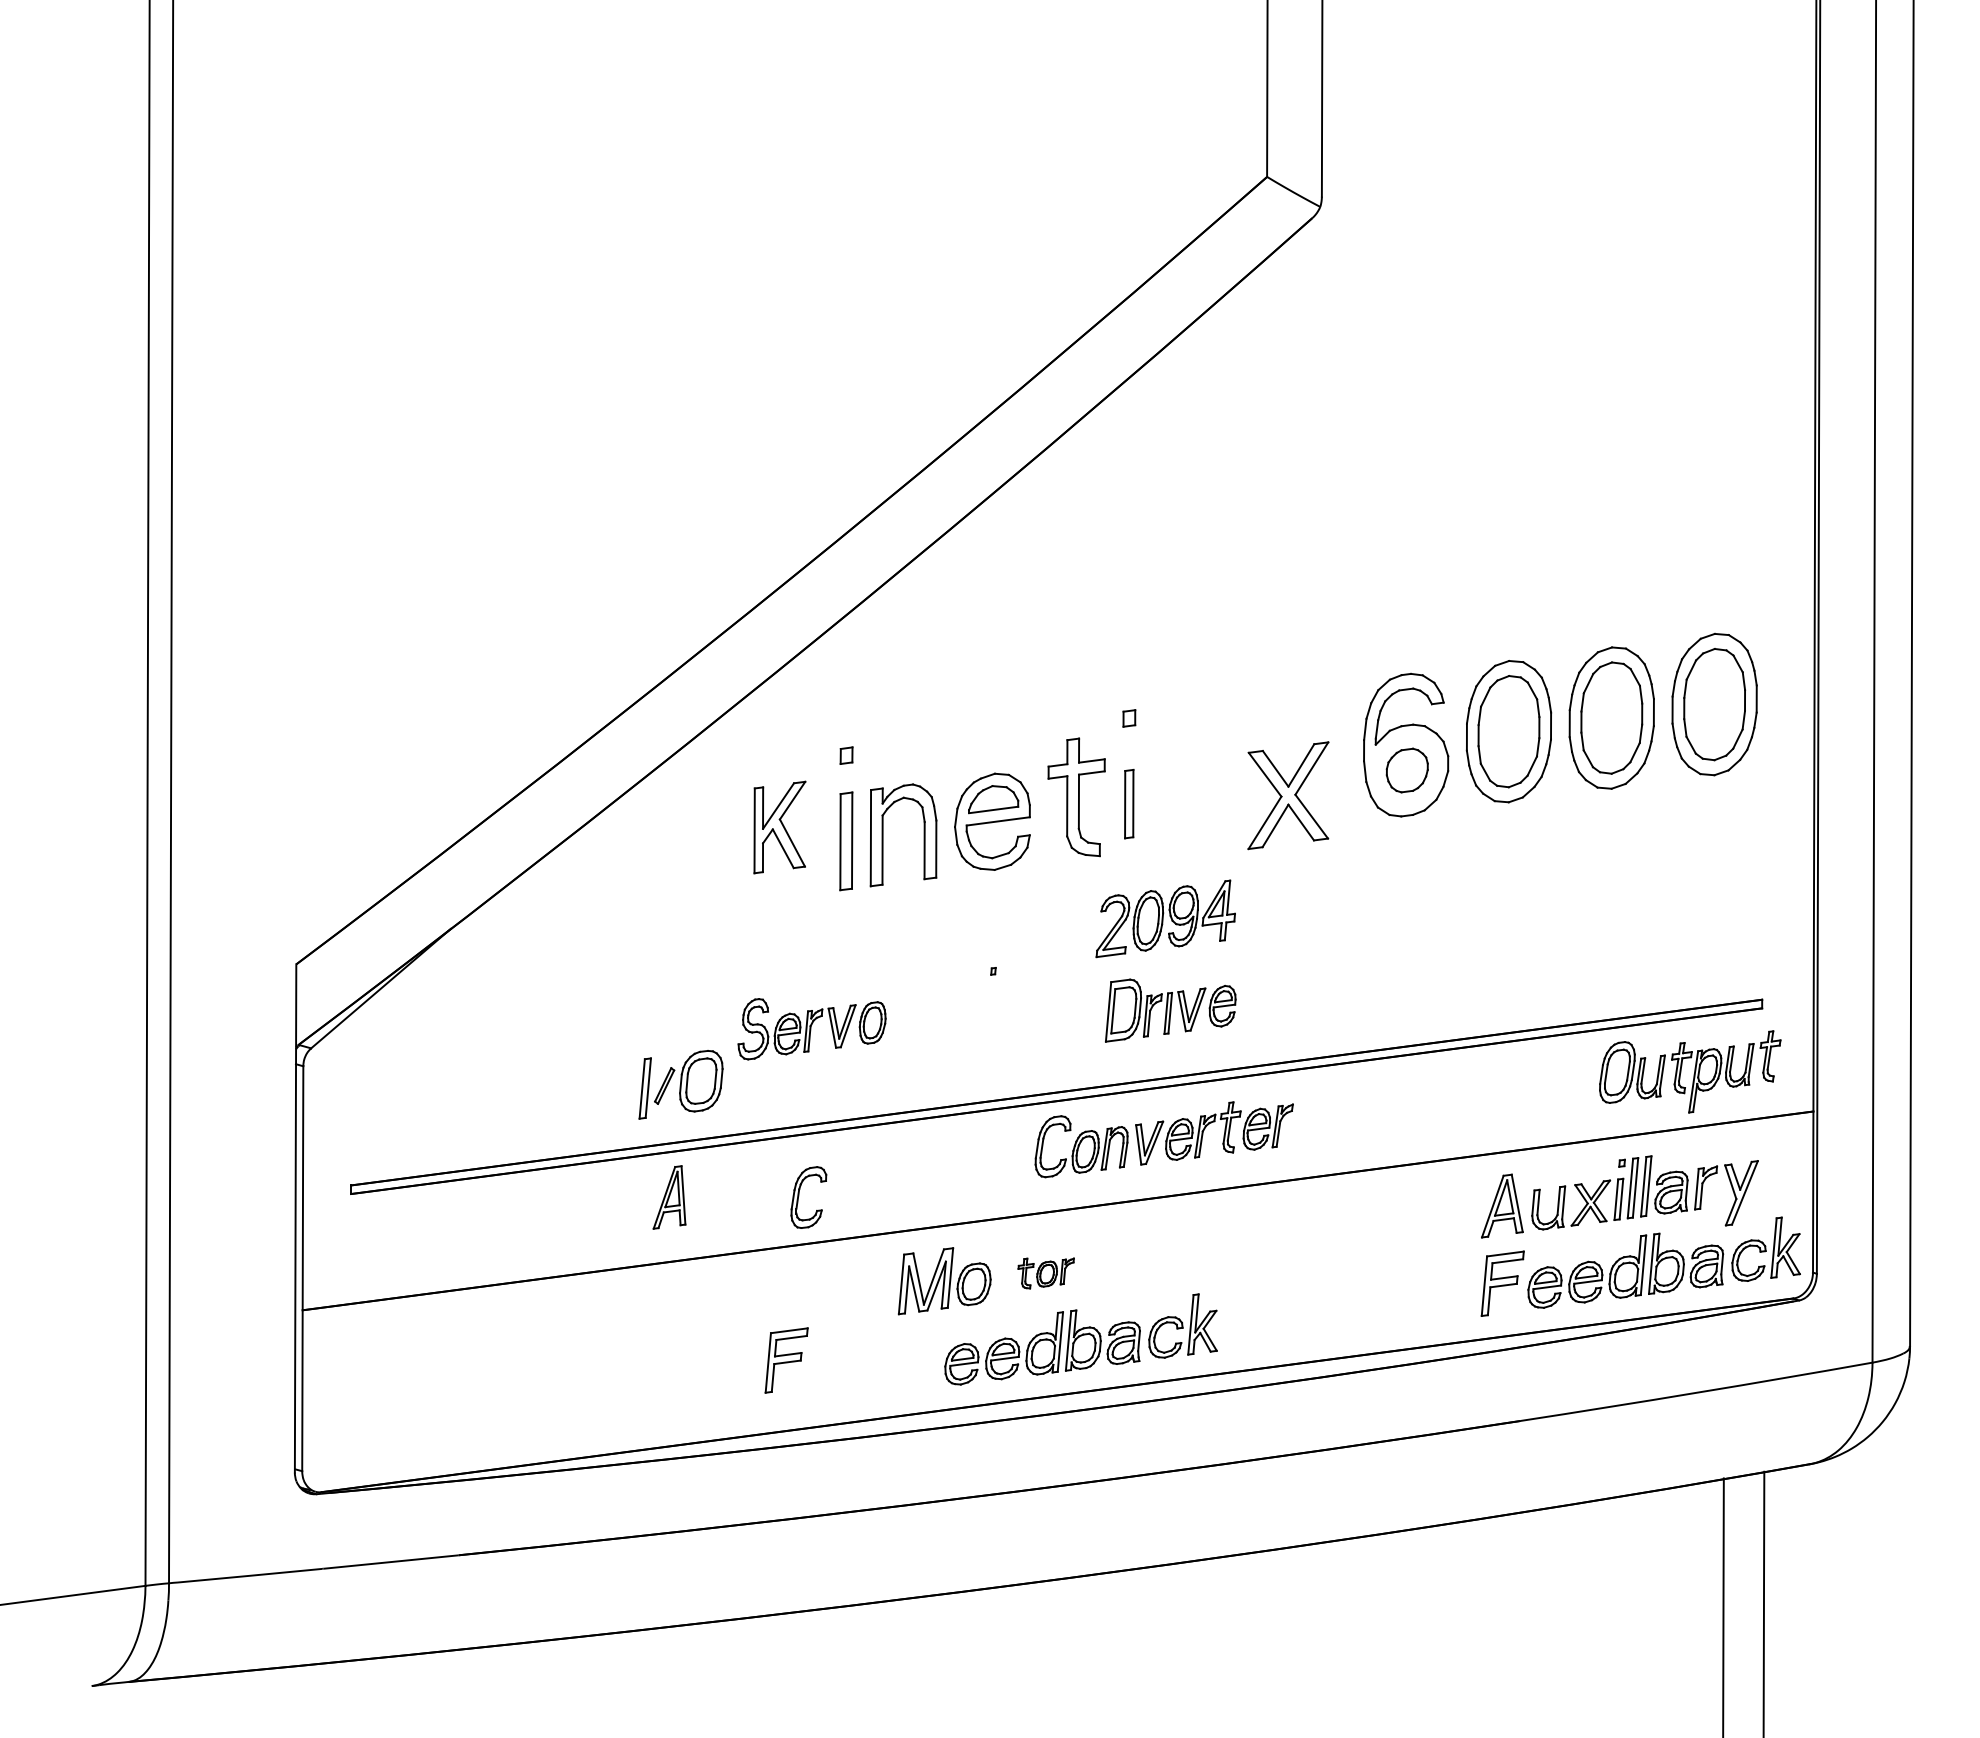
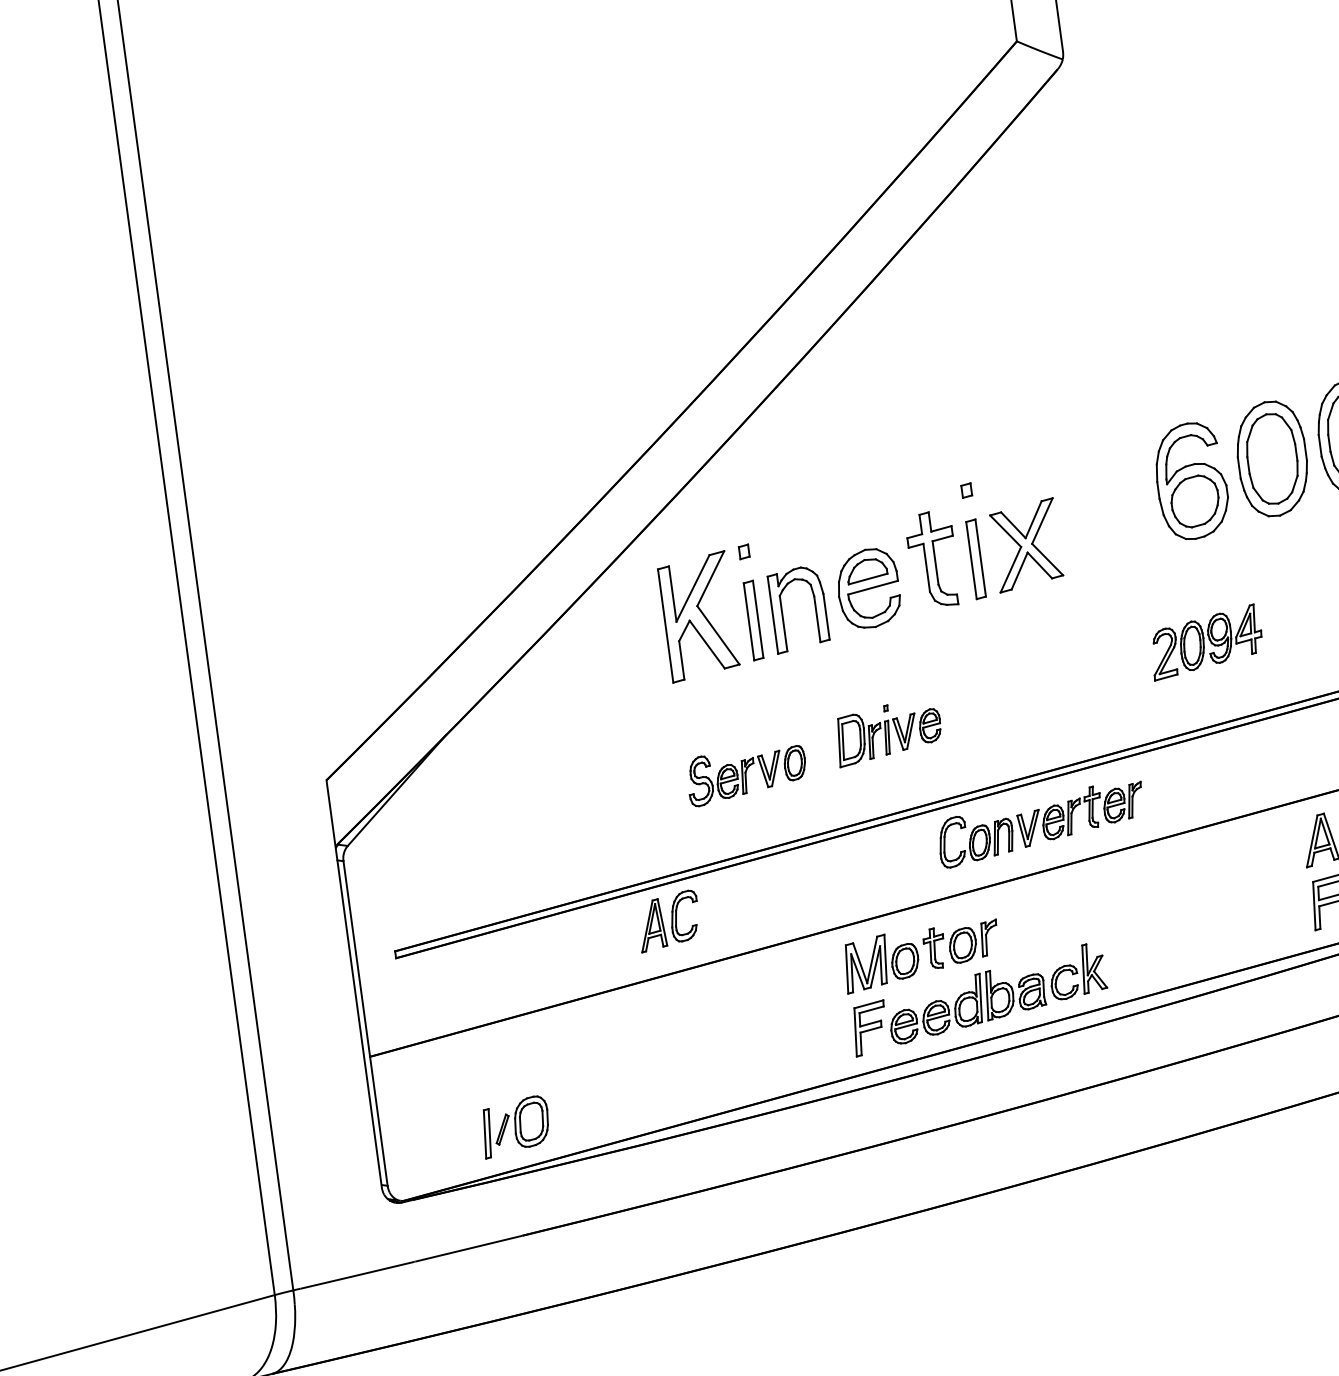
part: (1407, 770) -> (1195, 501), size x1.43
part: (1288, 795) -> (1026, 545), moved
part: (1129, 803) -> (976, 558), size x1.43
part: (779, 827) -> (698, 616), size x1.67
part: (1165, 918) -> (1205, 642), moved
part: (1170, 1010) -> (888, 735), moved
part: (680, 1084) -> (515, 1126), moved
part: (799, 1196) -> (677, 916), moved
part: (1046, 1273) -> (962, 944), size x1.67
part: (786, 1360) -> (869, 1028), moved

